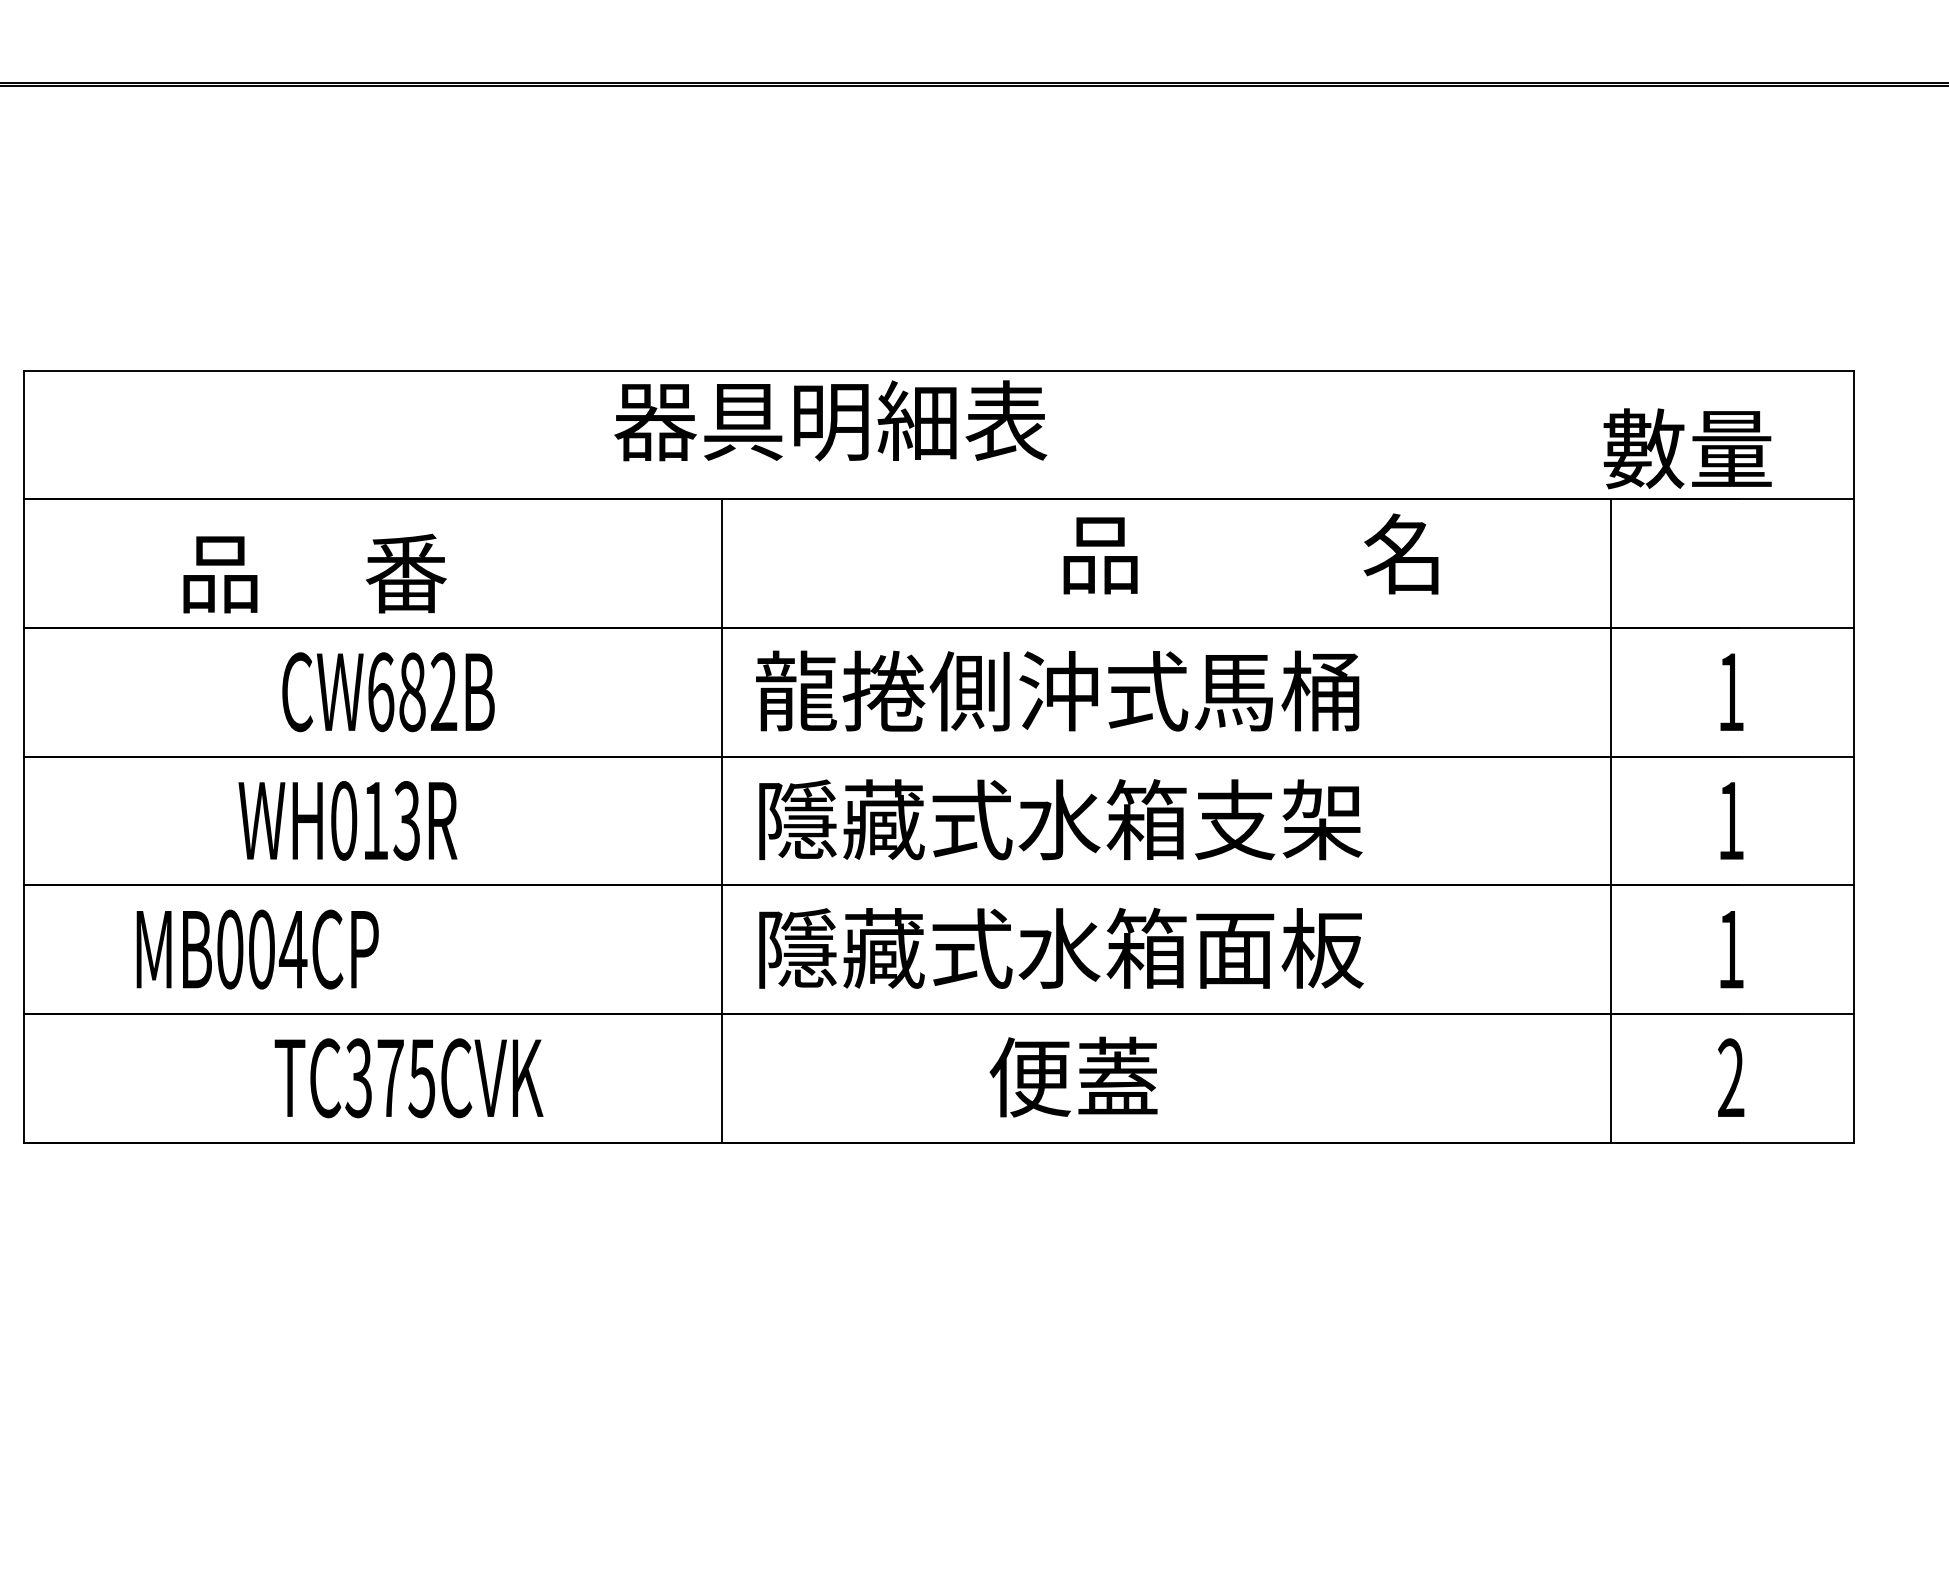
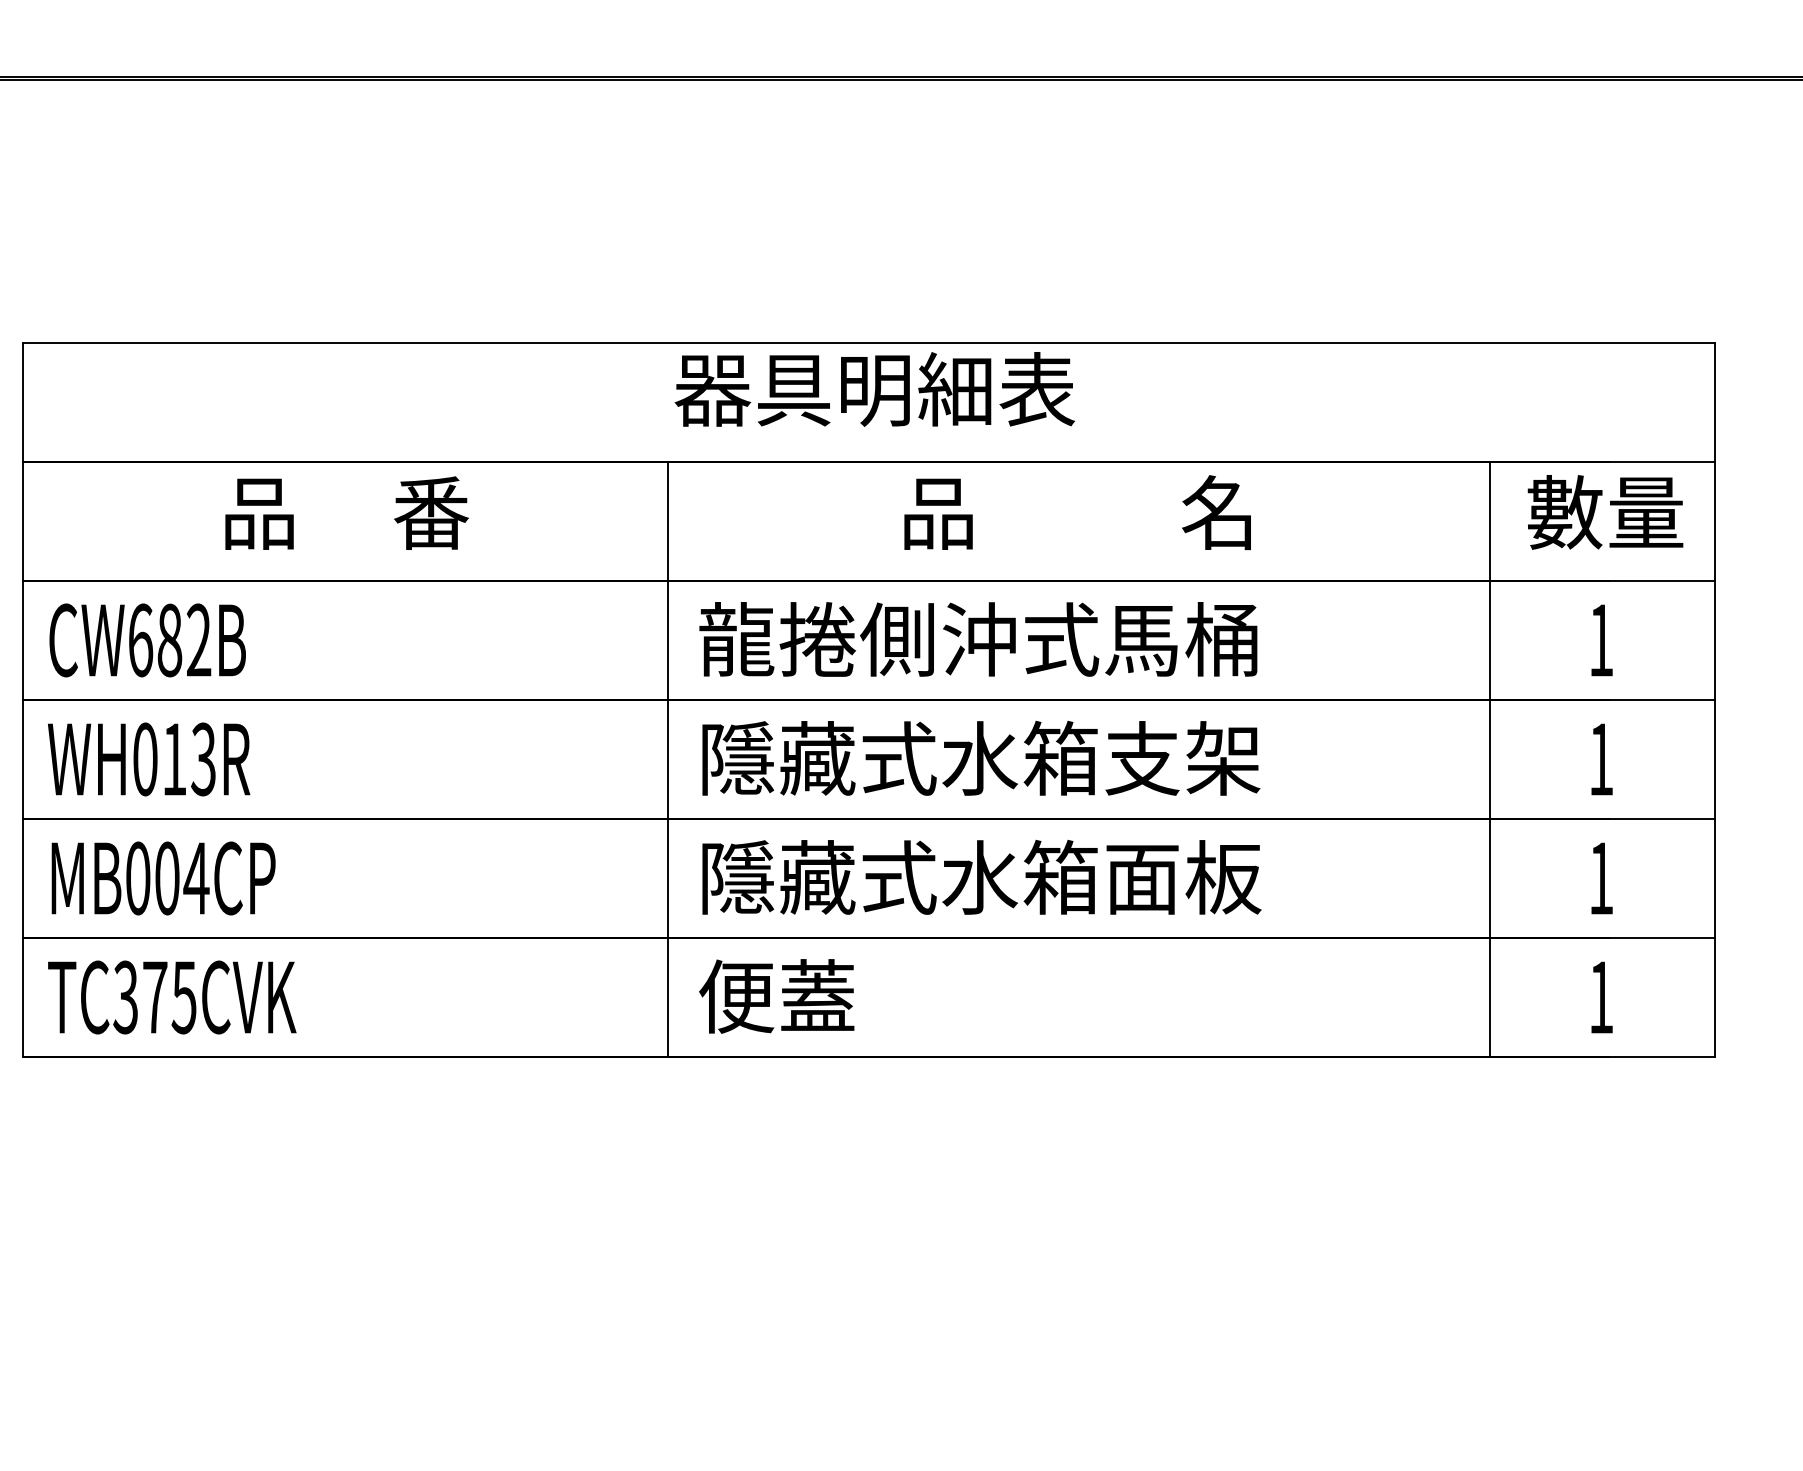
text: (830, 420) -> (874, 389), moved
text: (1687, 448) -> (1605, 512), moved
text: (1250, 553) -> (1077, 512), moved
text: (314, 573) -> (346, 513), moved
text: (388, 692) -> (147, 640), moved
text: (347, 820) -> (148, 759), moved
text: (257, 949) -> (163, 878), moved
text: (1073, 1076) -> (776, 995), moved
text: (1731, 1077) -> (1601, 996), 2 -> 1
text: (408, 1078) -> (171, 997), moved

